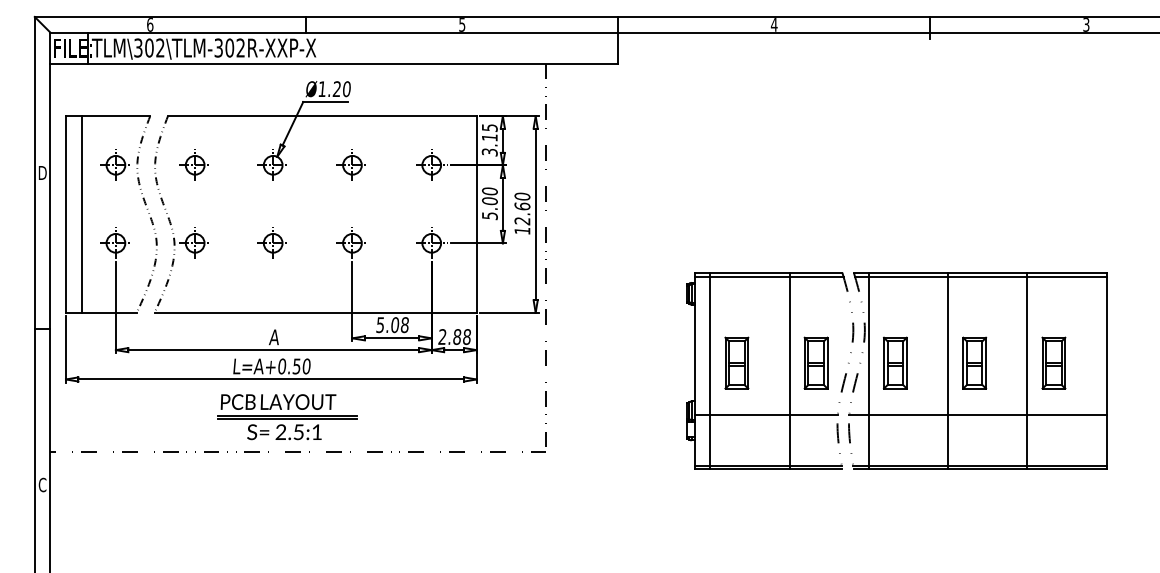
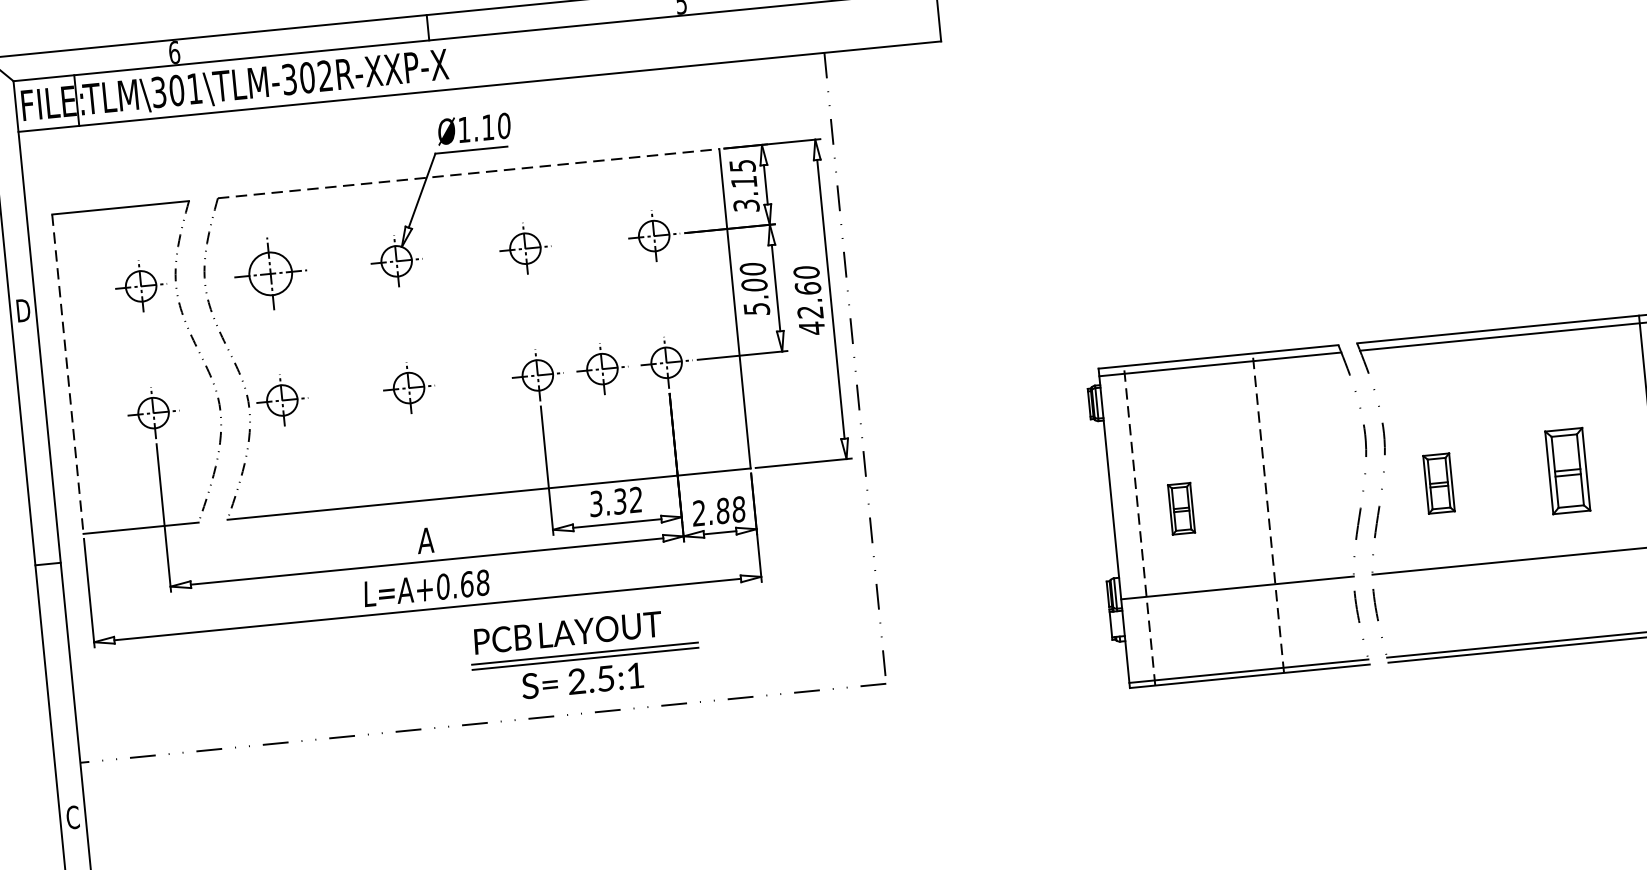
text: (160, 47) -> (194, 87), TLM\302\TLM-302R-XXP-X -> TLM\301\TLM-302R-XXP-X
text: (336, 88) -> (487, 126), Ø1.20 -> Ø1.10
line: (322, 116) -> (468, 174), solid -> dashed
part: (193, 164) -> (267, 272), size x1.4
line: (66, 214) -> (68, 374), solid -> dashed
line: (81, 214) -> (93, 371), removed
text: (522, 231) -> (812, 329), 12.60 -> 42.60
part: (390, 242) -> (599, 368), added
text: (392, 325) -> (615, 502), 5.08 -> 3.32
part: (736, 362) -> (1180, 507), size x0.6
part: (815, 362) -> (1309, 495), removed
part: (895, 362) -> (1439, 482), size x0.7
text: (301, 366) -> (474, 583), L=A+0.50 -> L=A+0.68
line: (710, 370) -> (1139, 525), solid -> dashed
line: (789, 370) -> (1268, 512), solid -> dashed
line: (868, 370) -> (1396, 499), removed
line: (948, 370) -> (1526, 487), removed
part: (287, 417) -> (585, 656), moved

